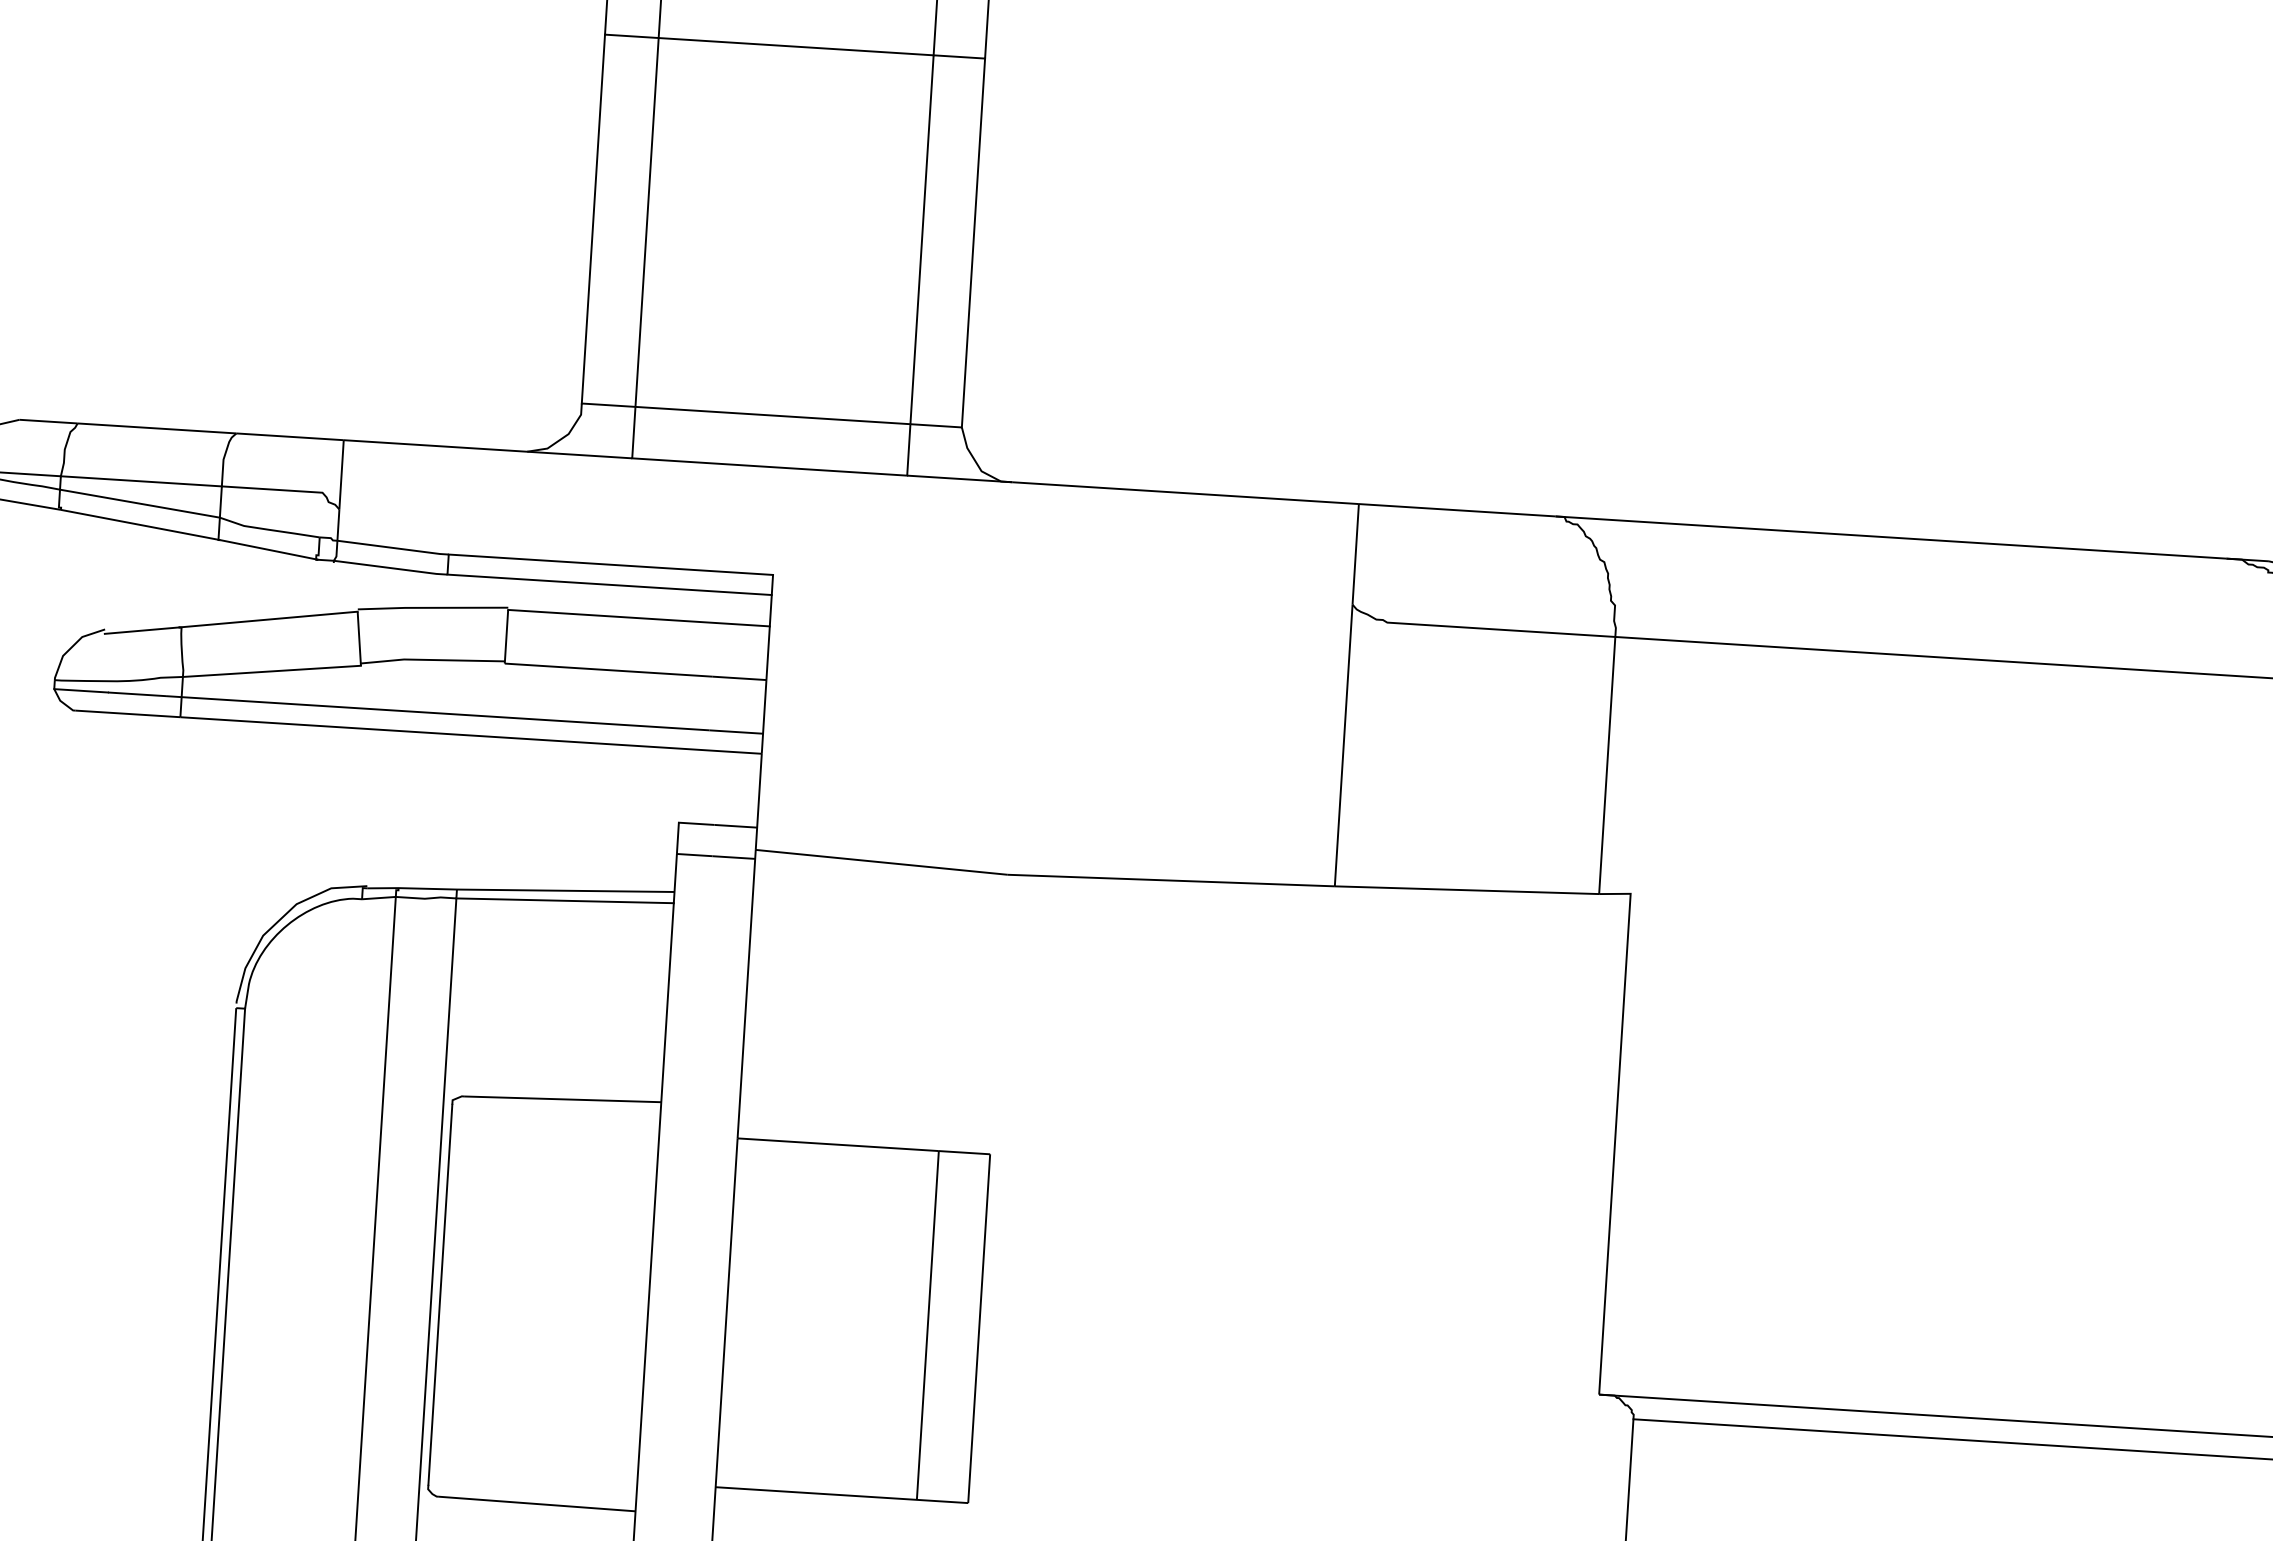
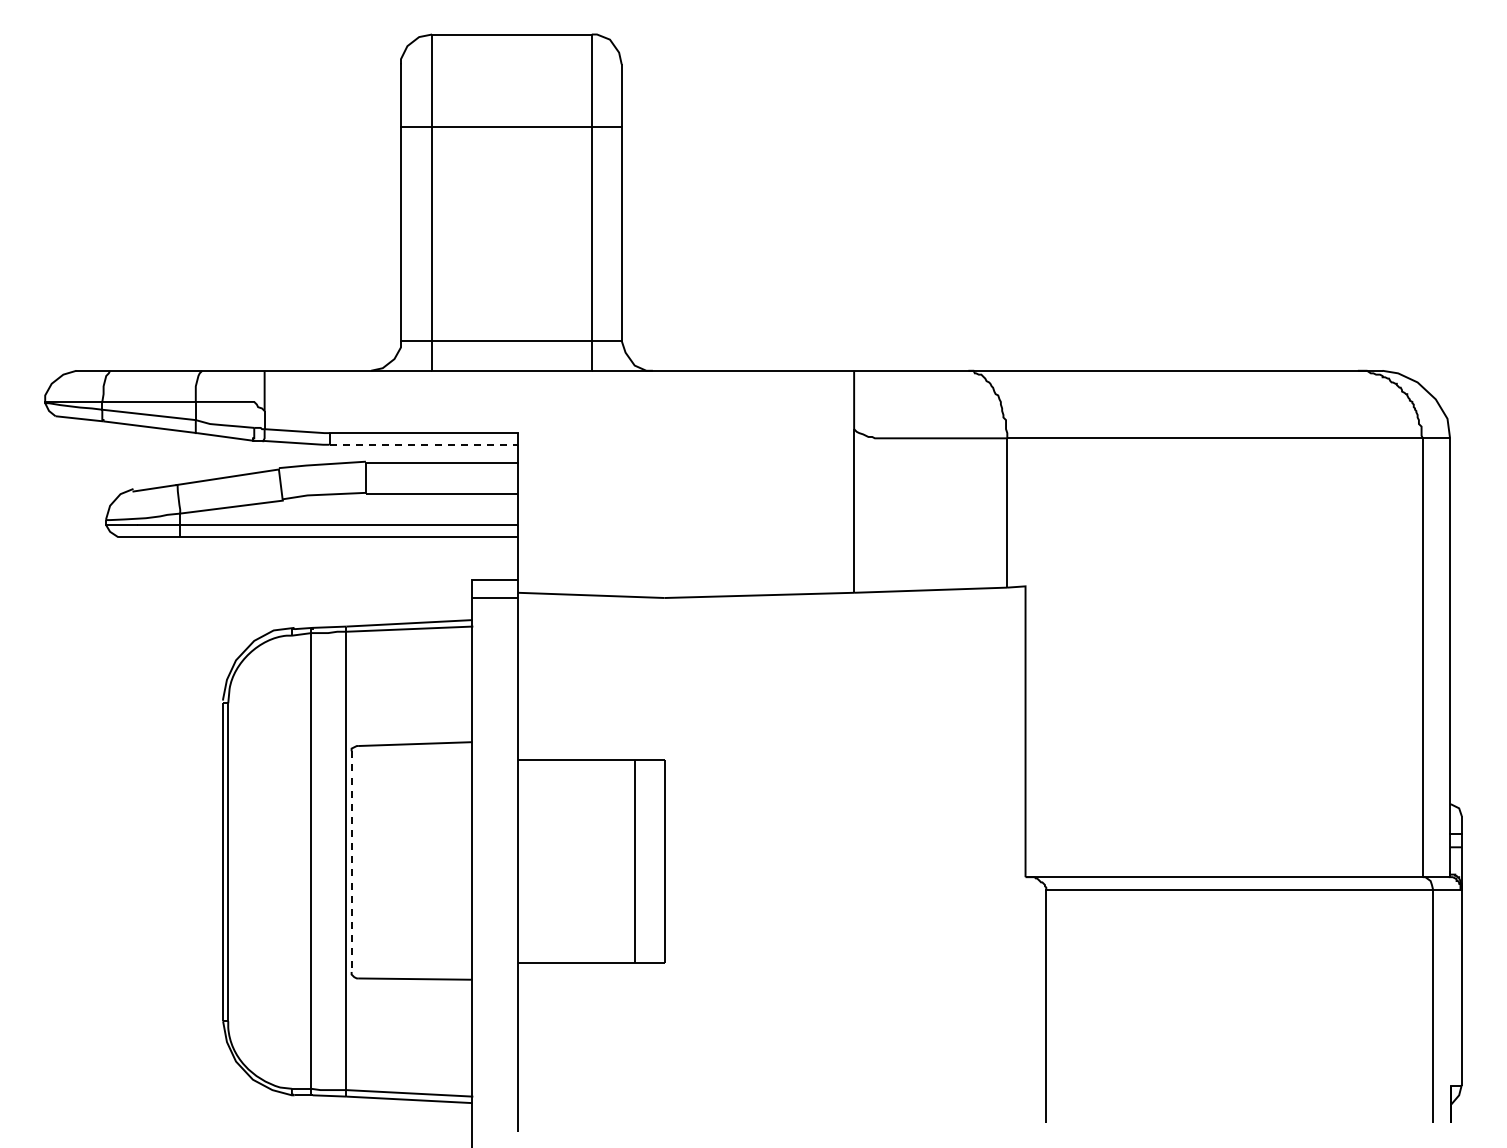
line: (611, 584) -> (424, 444), solid -> dashed
line: (440, 1296) -> (351, 862), solid -> dashed

